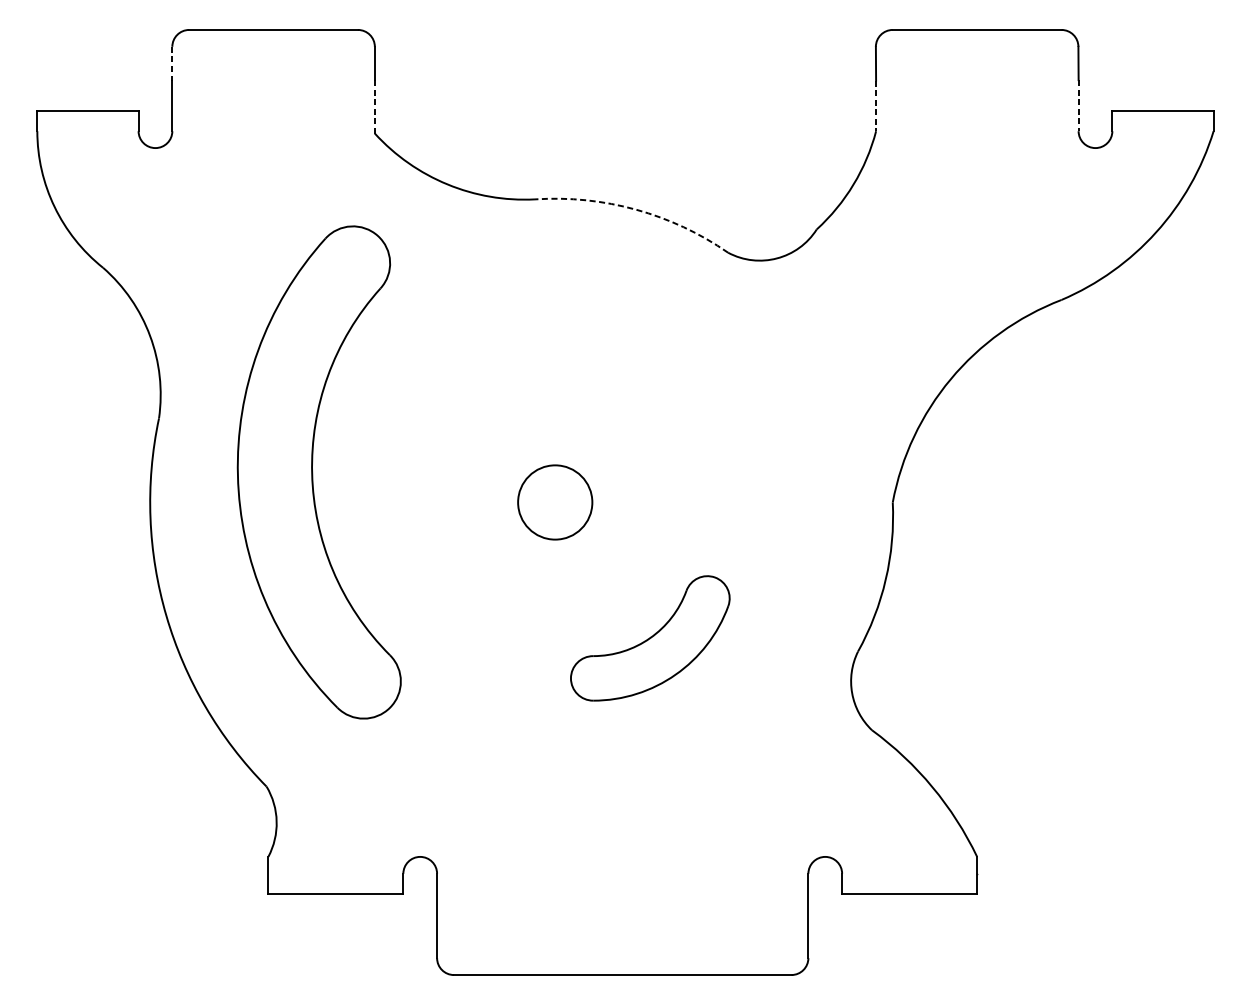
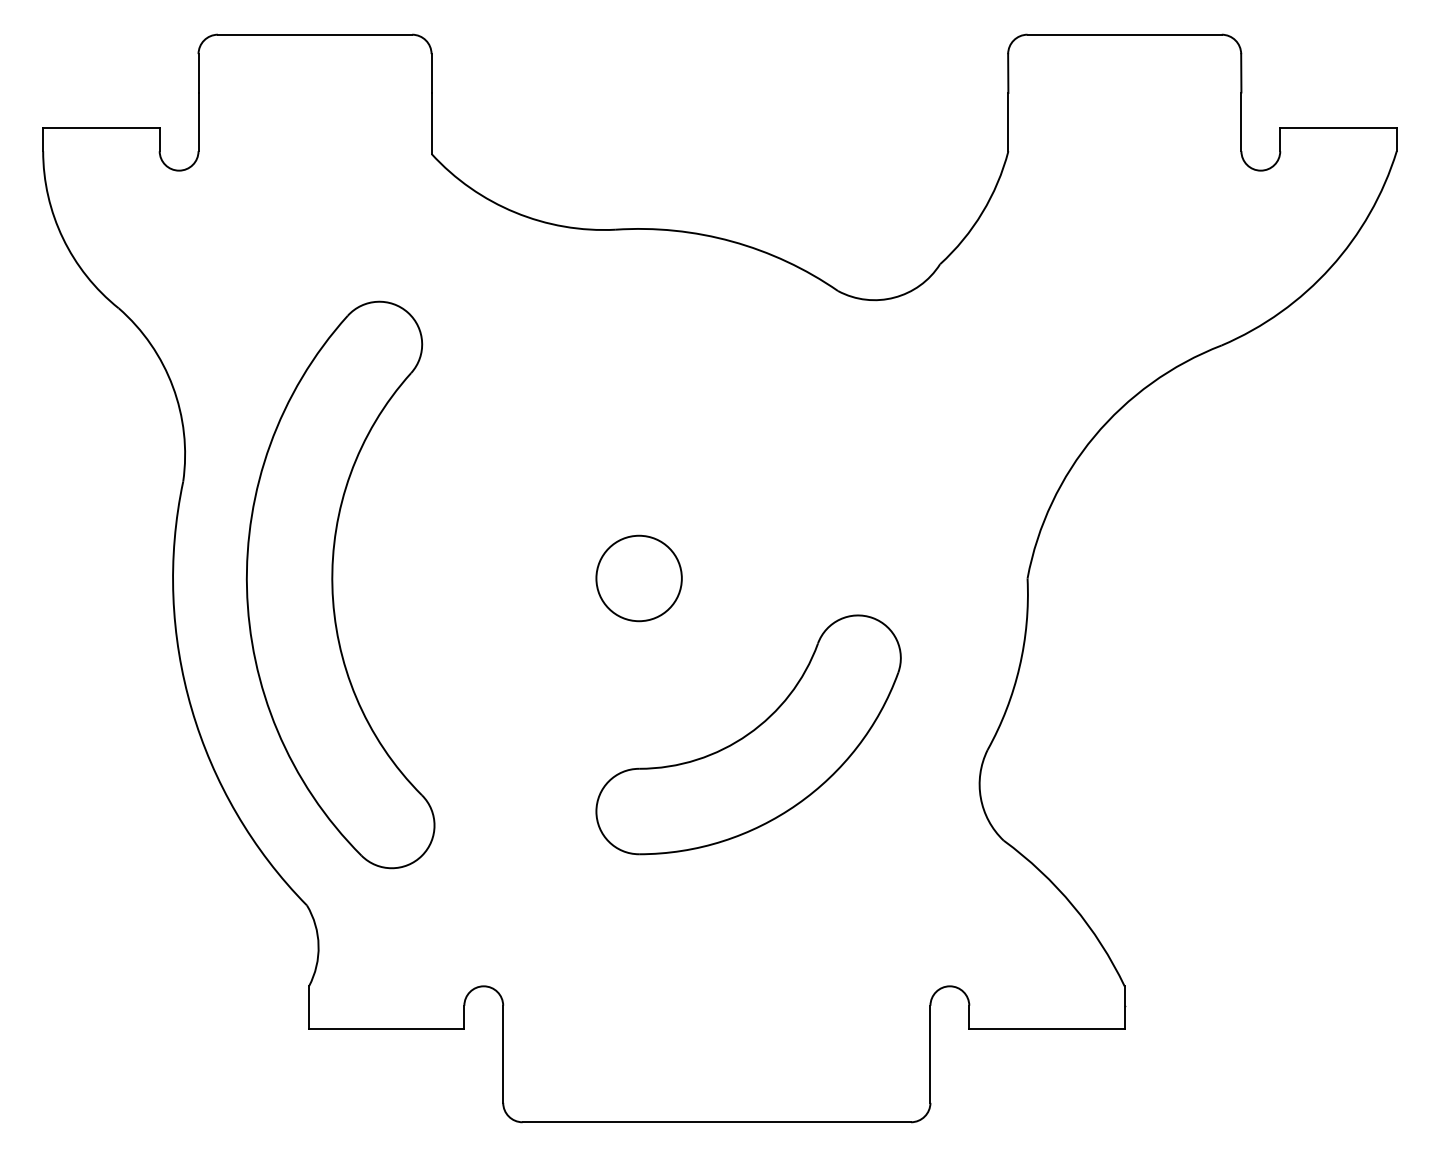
line: (172, 64) -> (198, 74), dashed -> solid
line: (876, 106) -> (1008, 122), dashed -> solid
line: (1078, 106) -> (1241, 122), dashed -> solid
line: (374, 107) -> (431, 123), dashed -> solid
arc: (636, 209) -> (732, 241), dashed -> solid
part: (313, 472) -> (333, 584), moved
part: (650, 638) -> (748, 734), size x1.67

